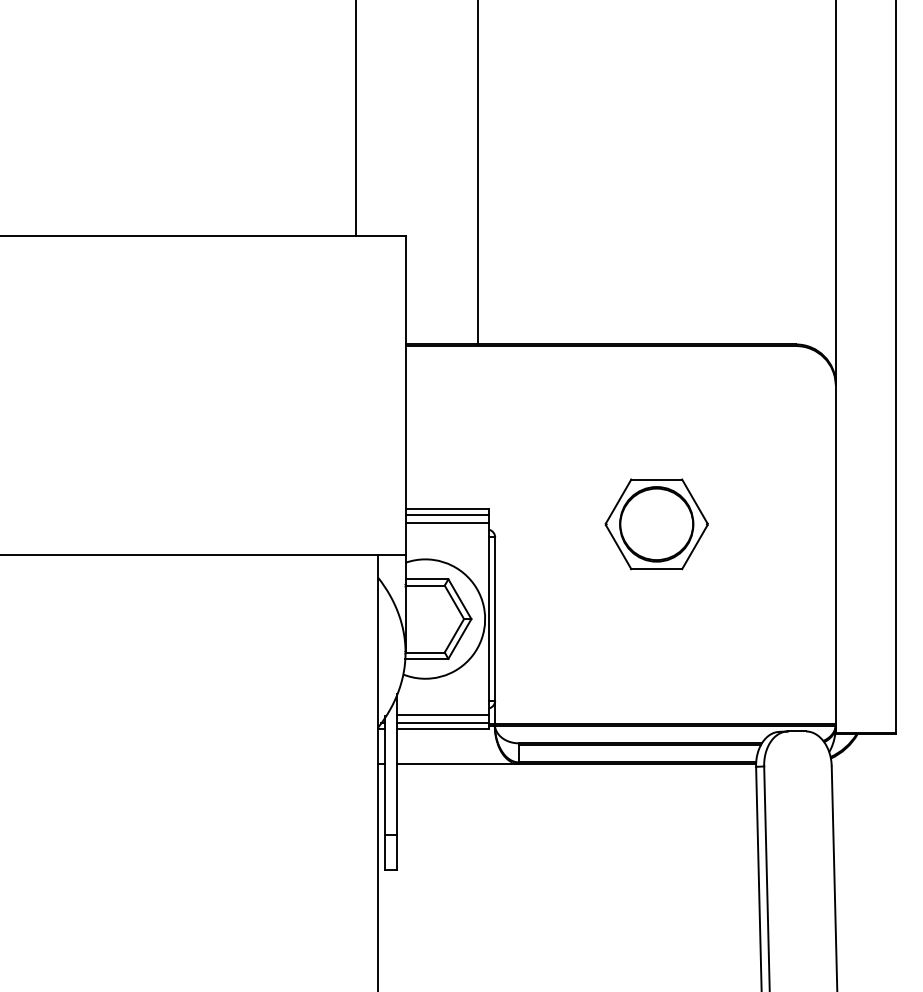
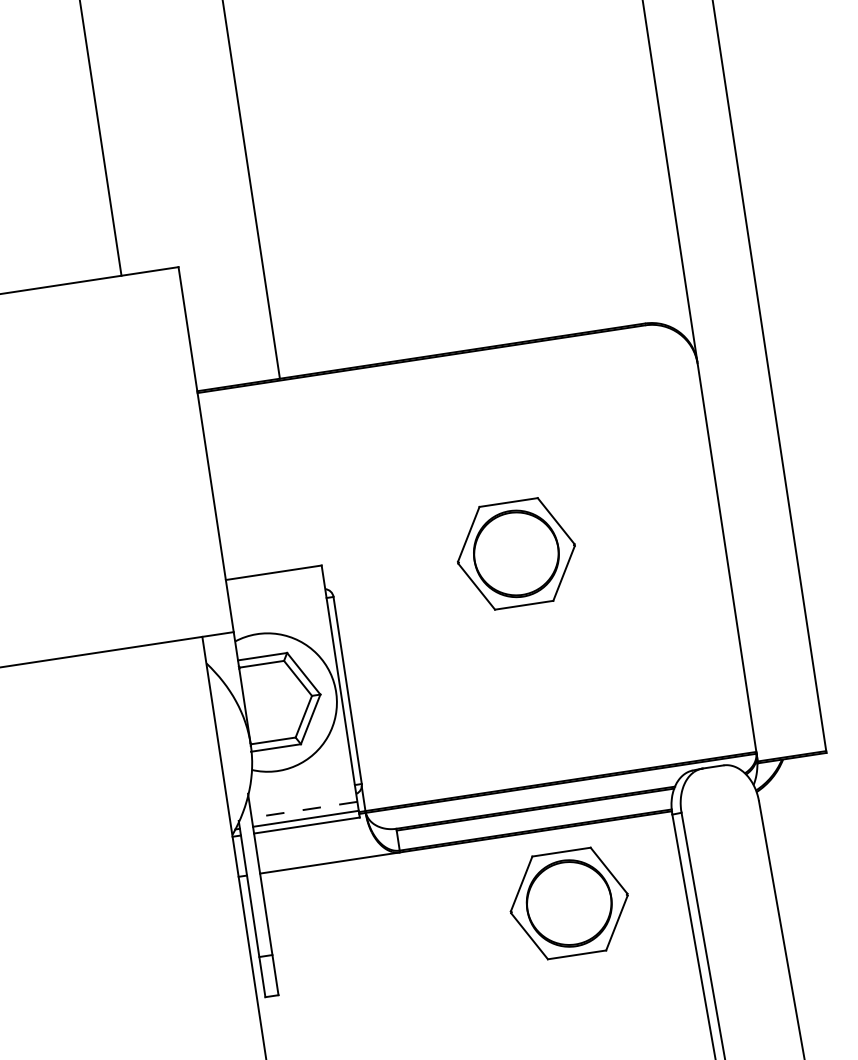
line: (447, 515) -> (275, 580), removed
line: (447, 522) -> (276, 588), removed
line: (442, 715) -> (303, 810), solid -> dashed
part: (656, 829) -> (569, 903), added

